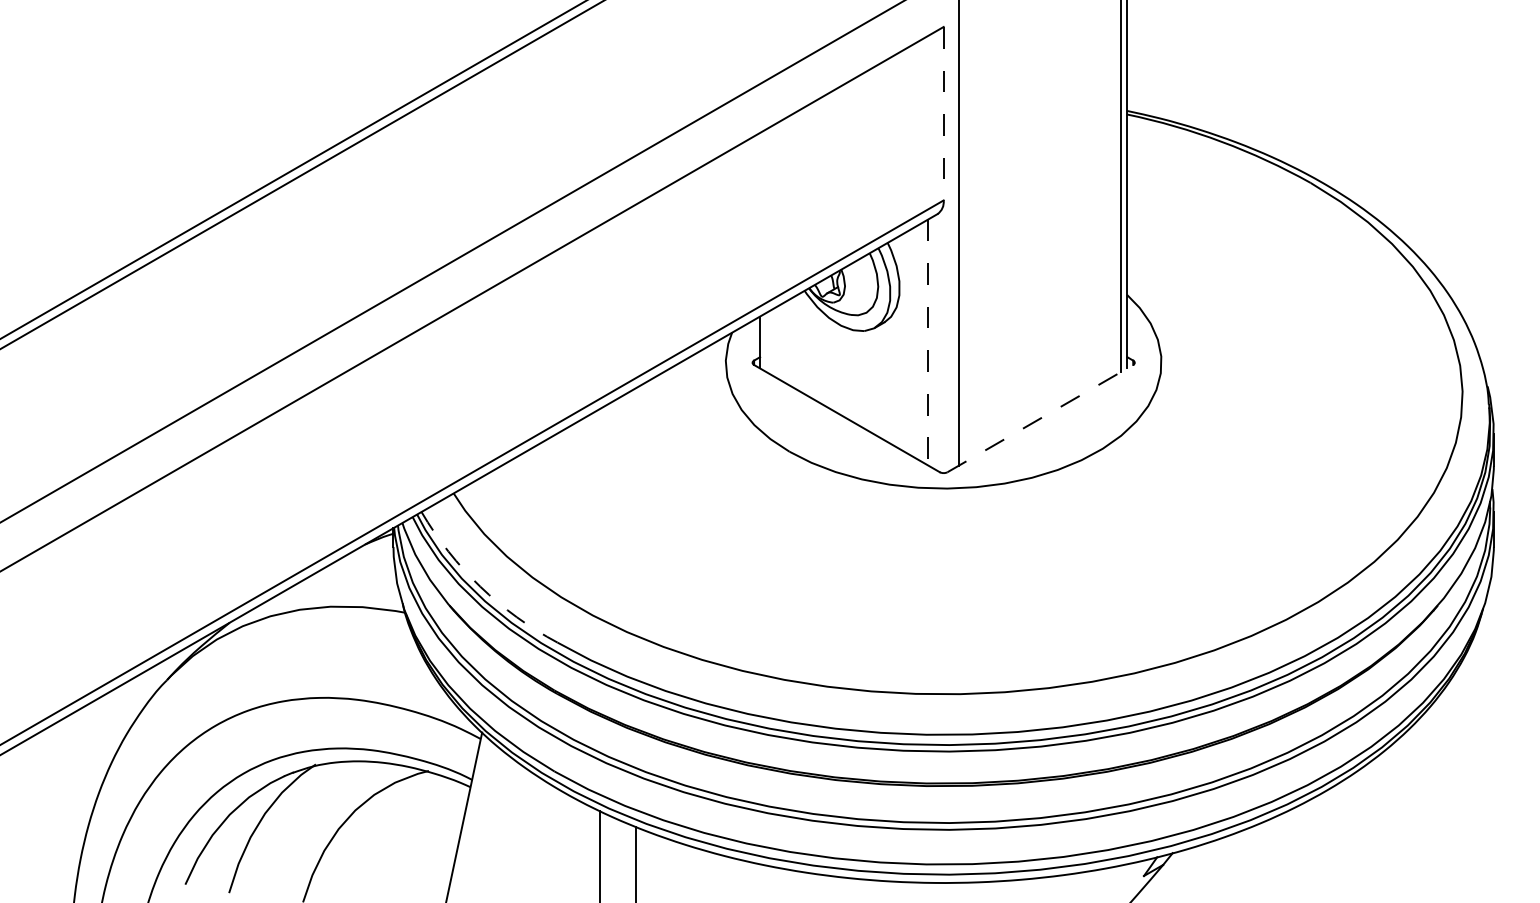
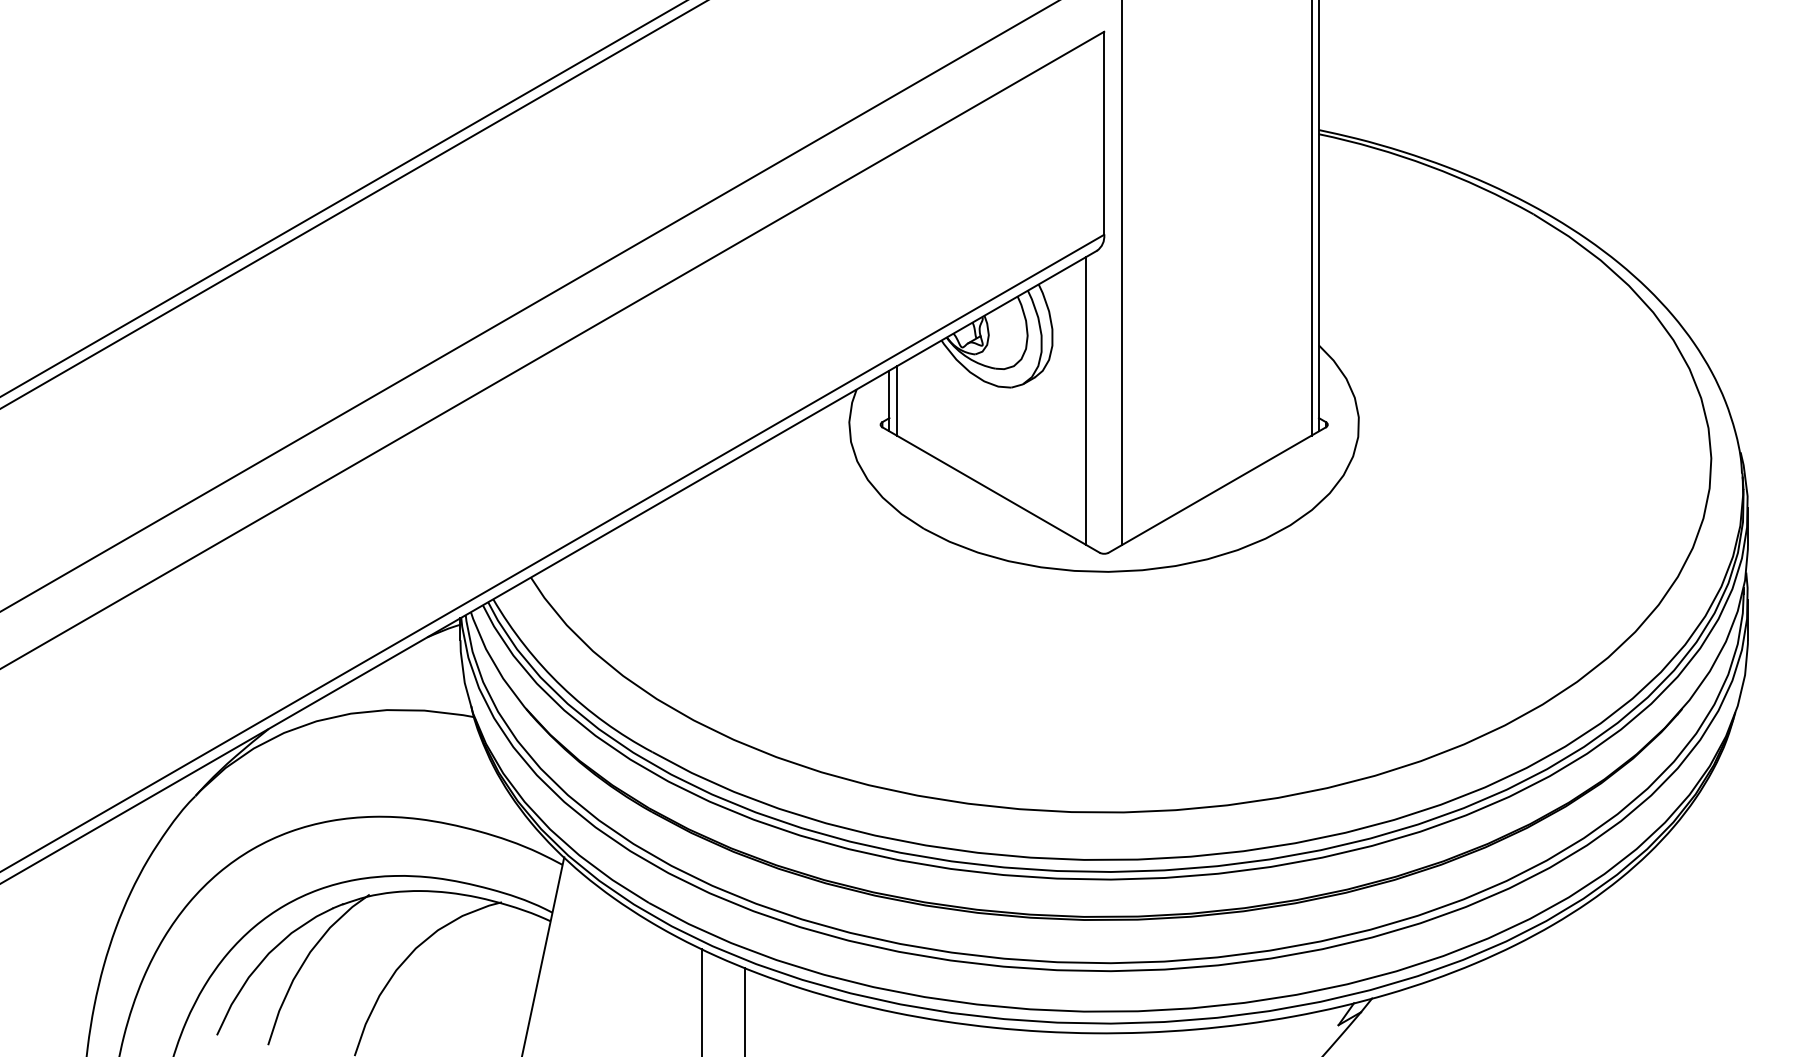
line: (943, 113) -> (1104, 133), dashed -> solid
line: (766, 342) -> (896, 400), added
line: (928, 342) -> (1086, 400), dashed -> solid
line: (1040, 418) -> (1217, 489), dashed -> solid
arc: (480, 586) -> (562, 686), dashed -> solid

